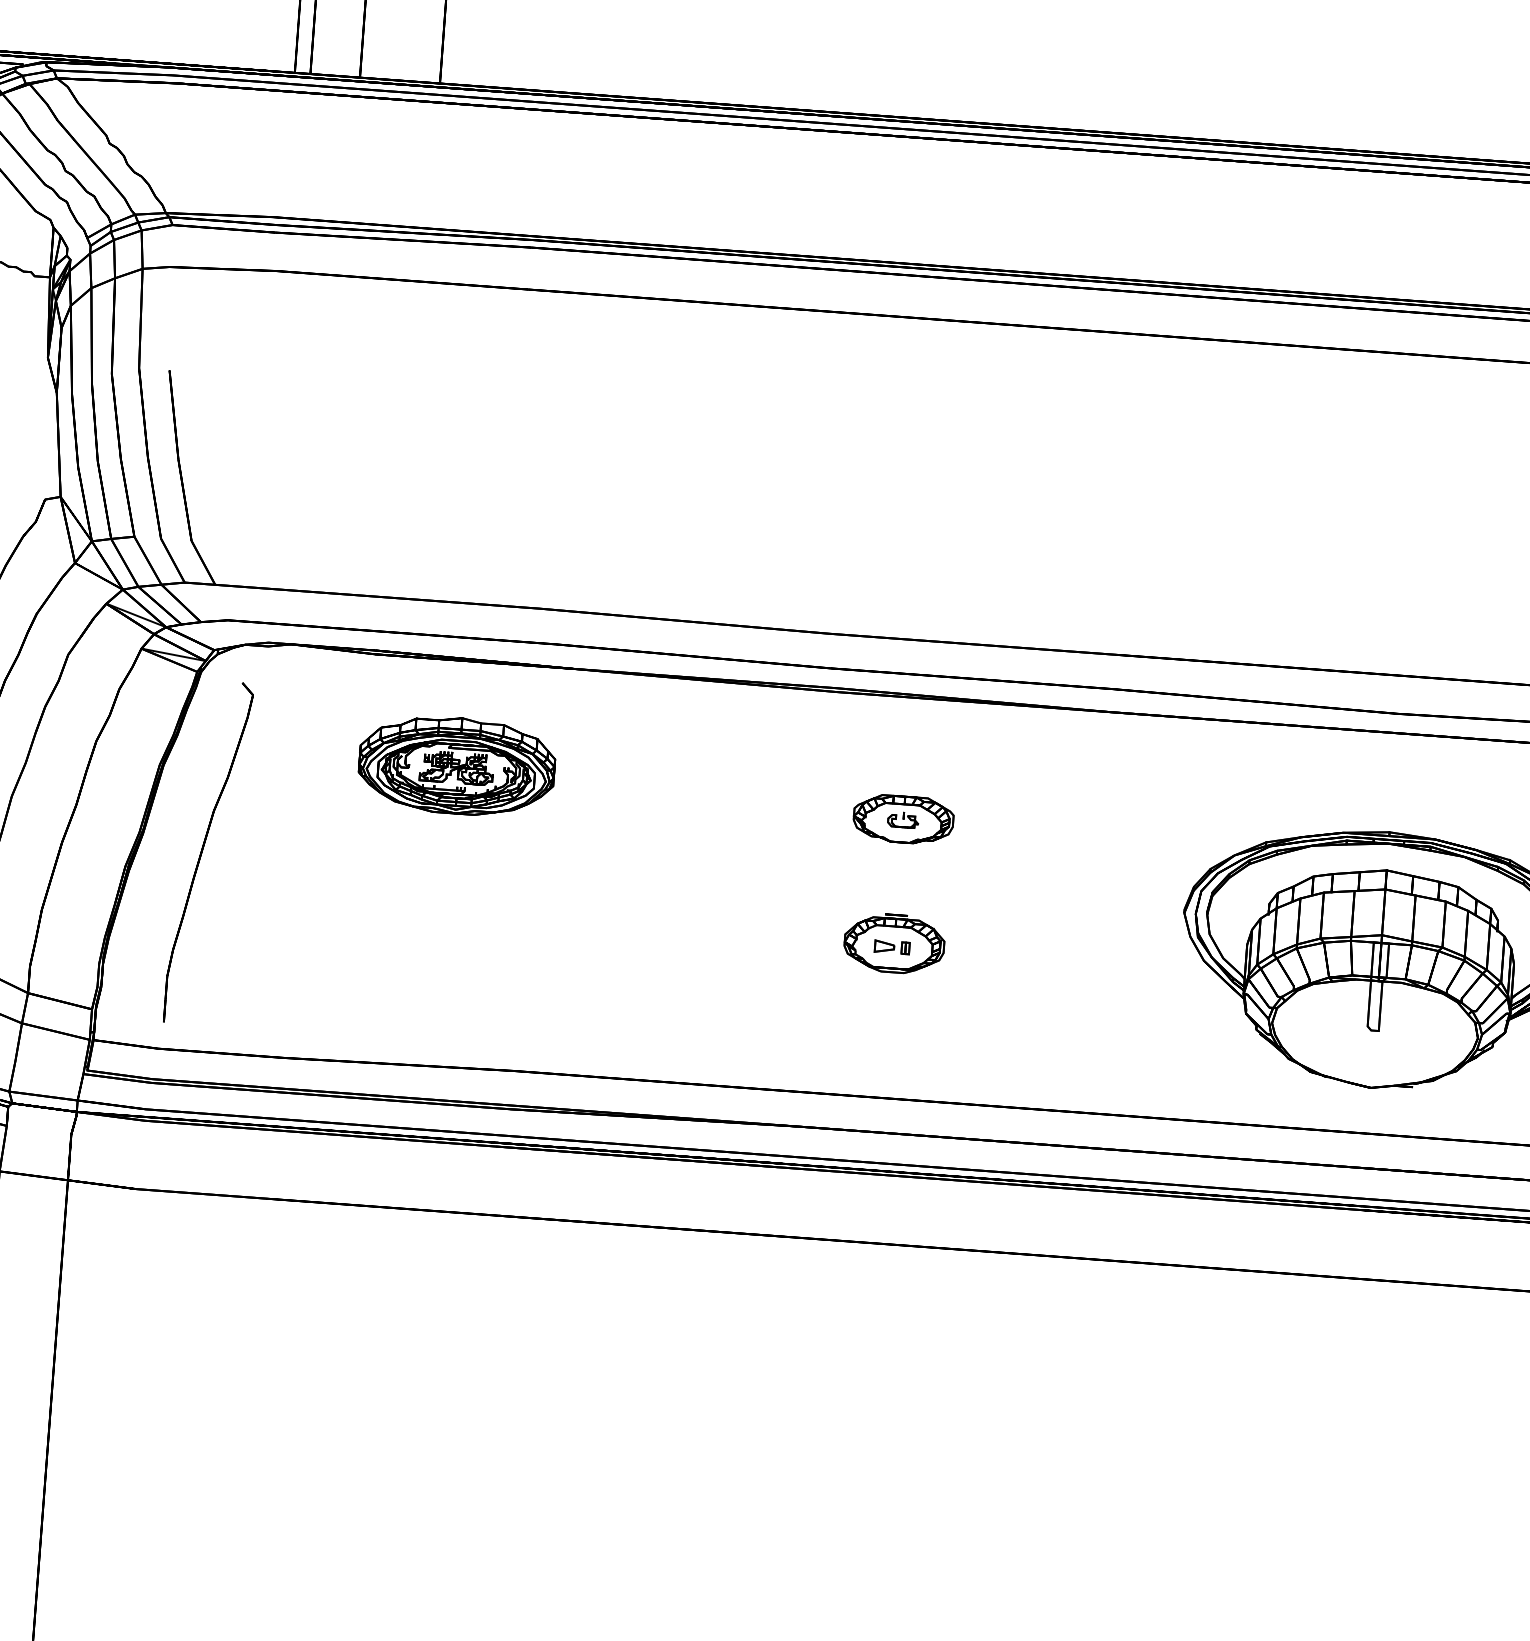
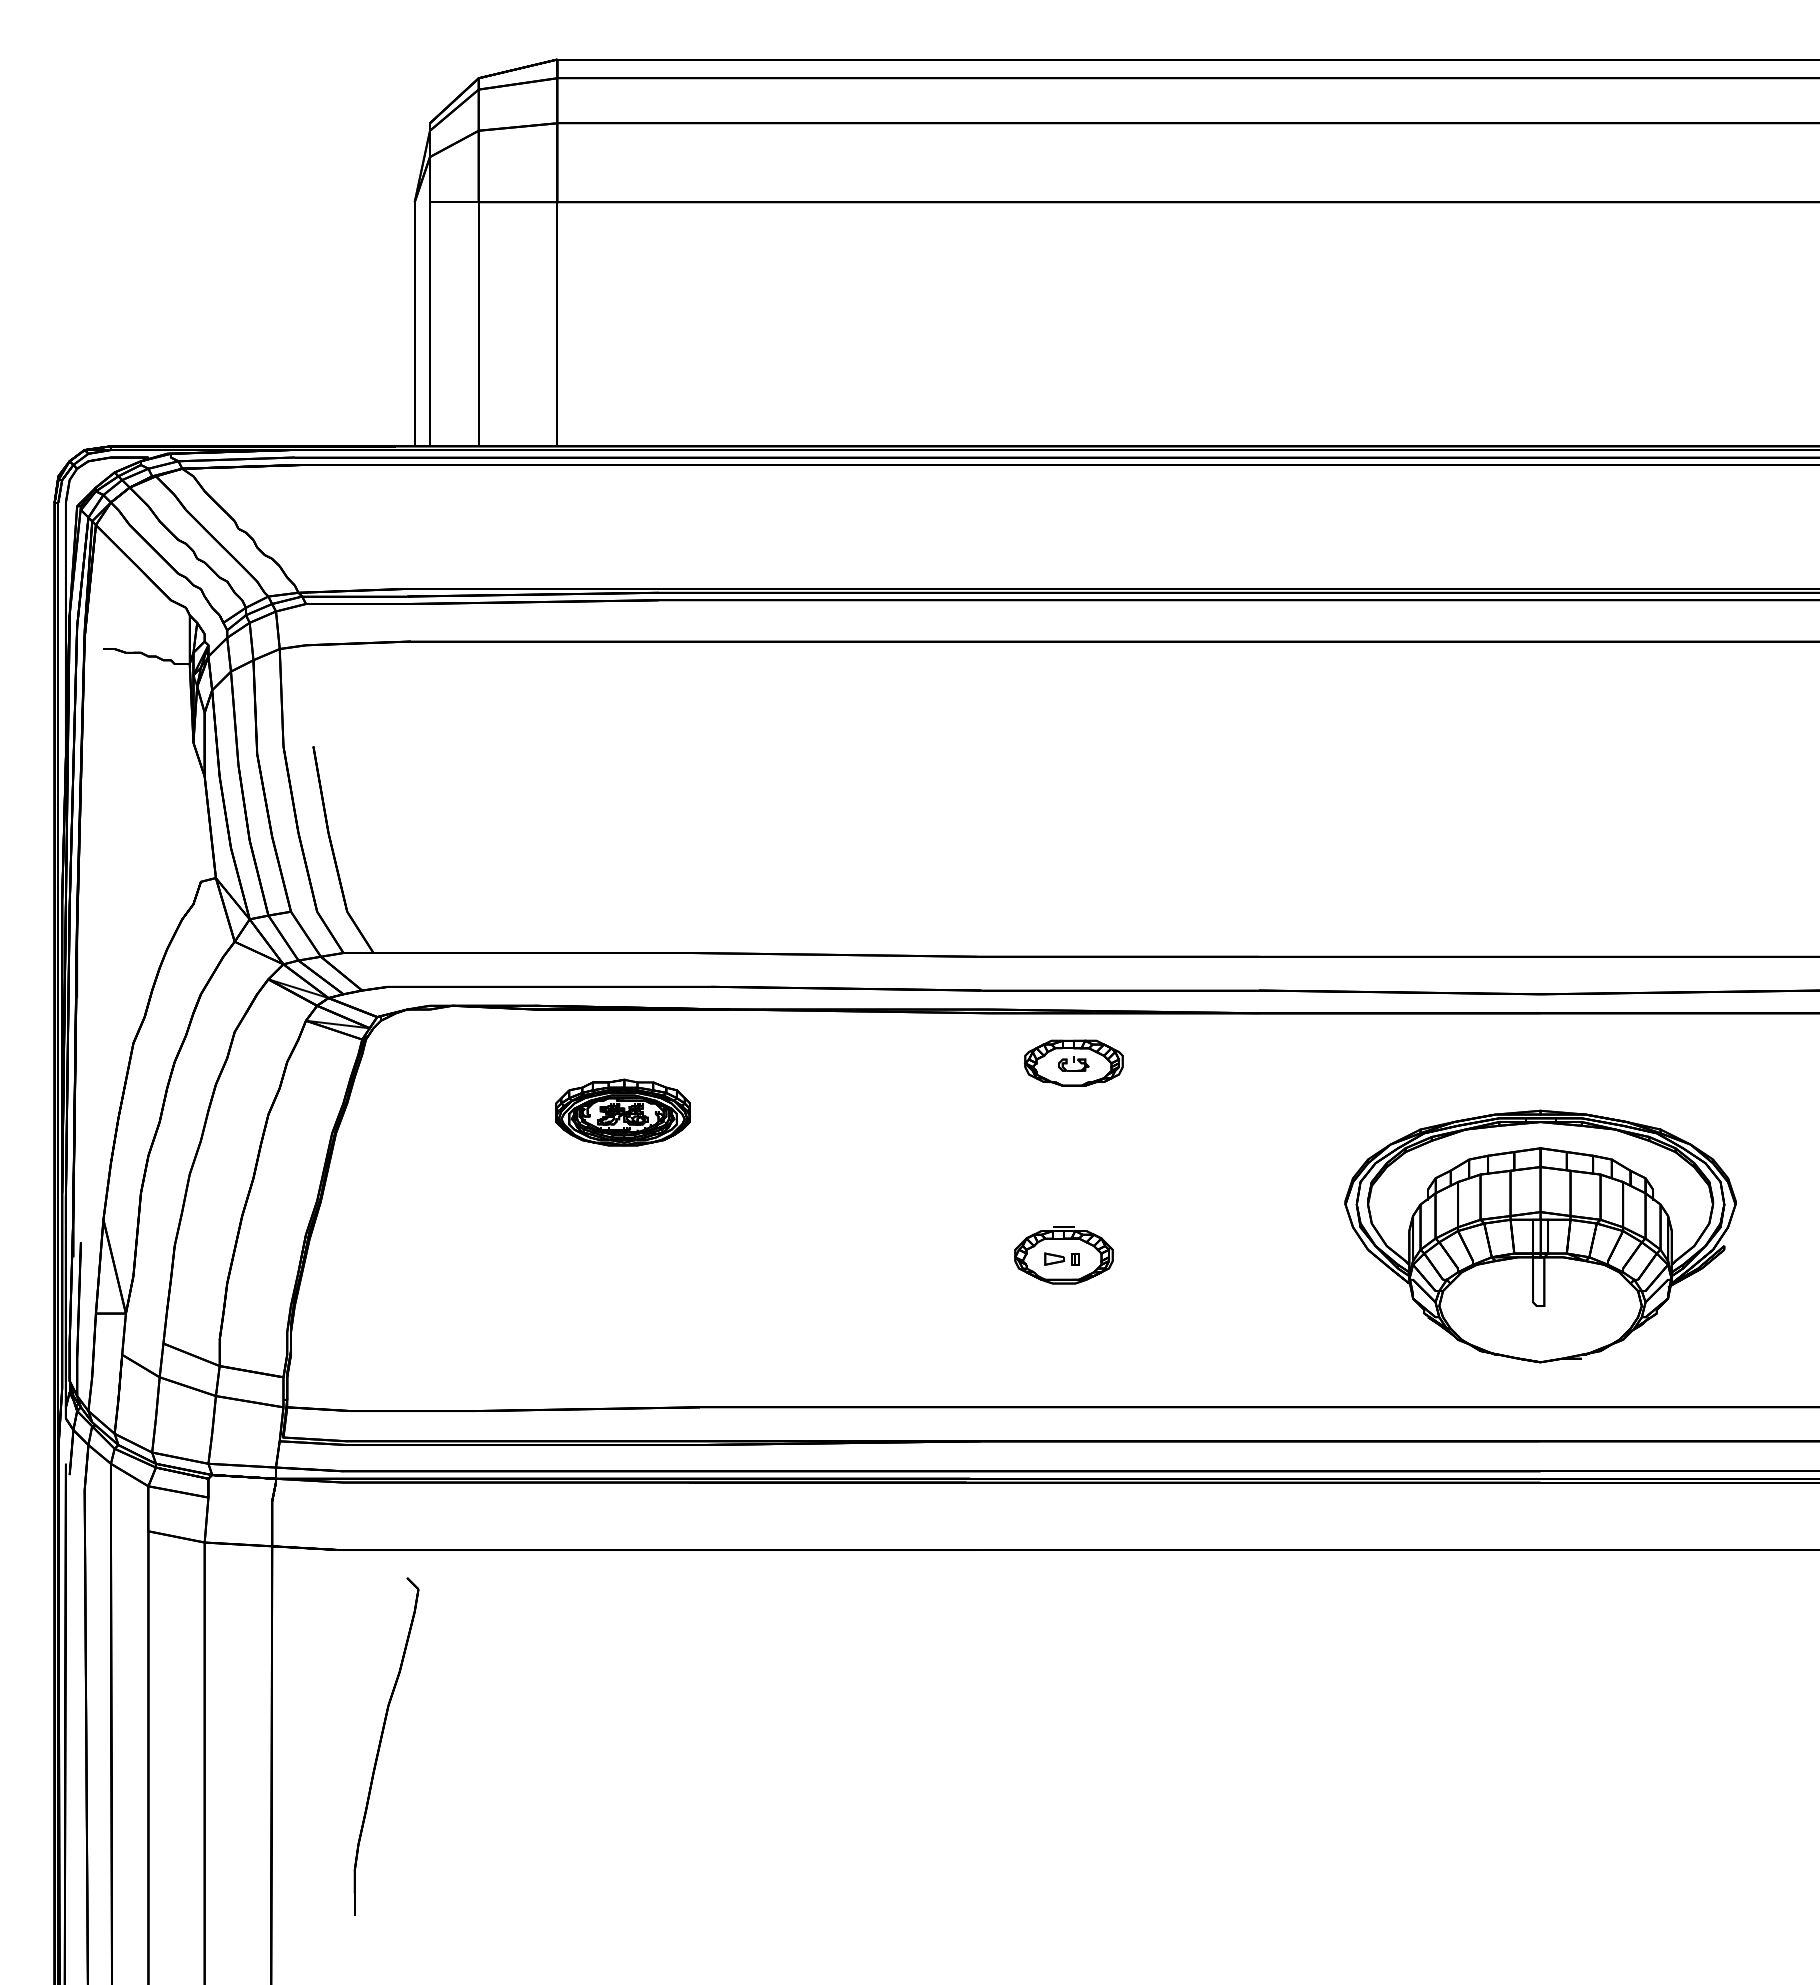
part: (456, 765) -> (622, 1112), size x0.7
part: (903, 818) -> (1073, 1062), moved
part: (208, 852) -> (386, 1746), moved

